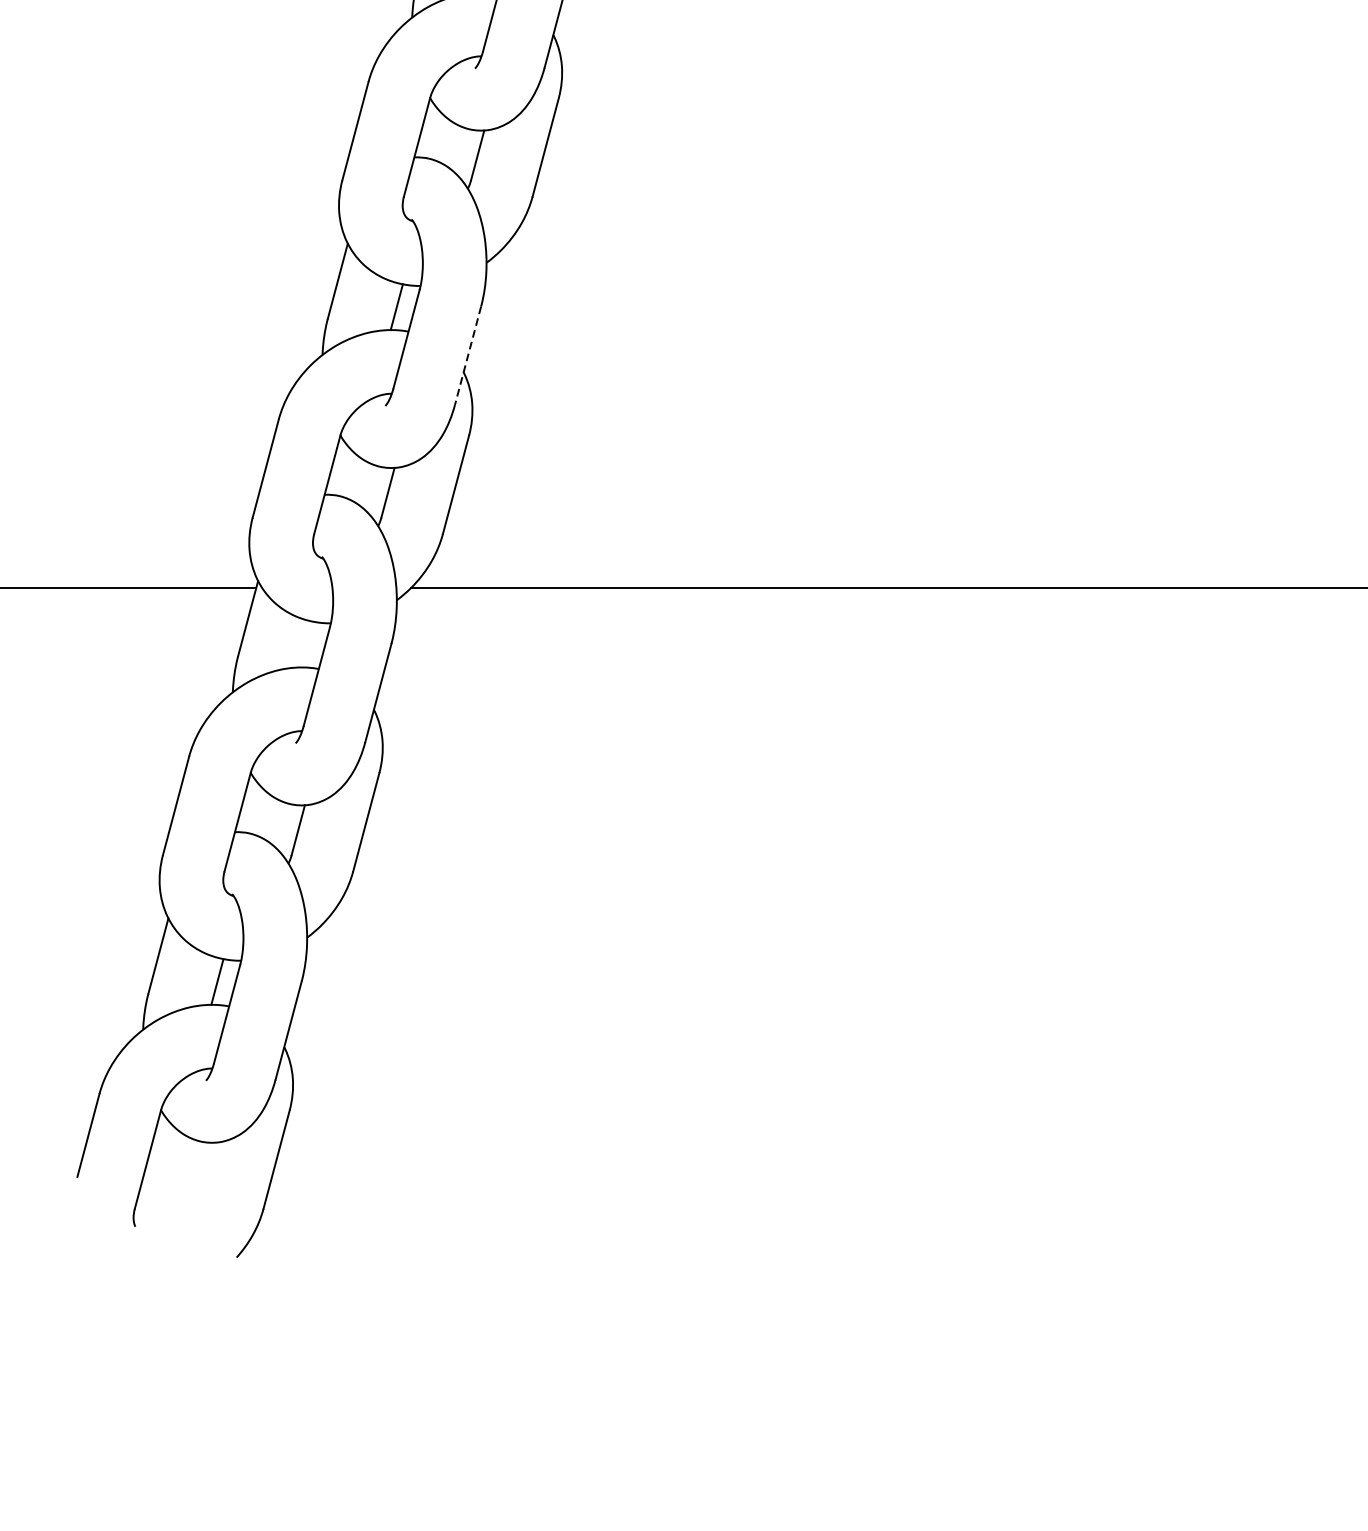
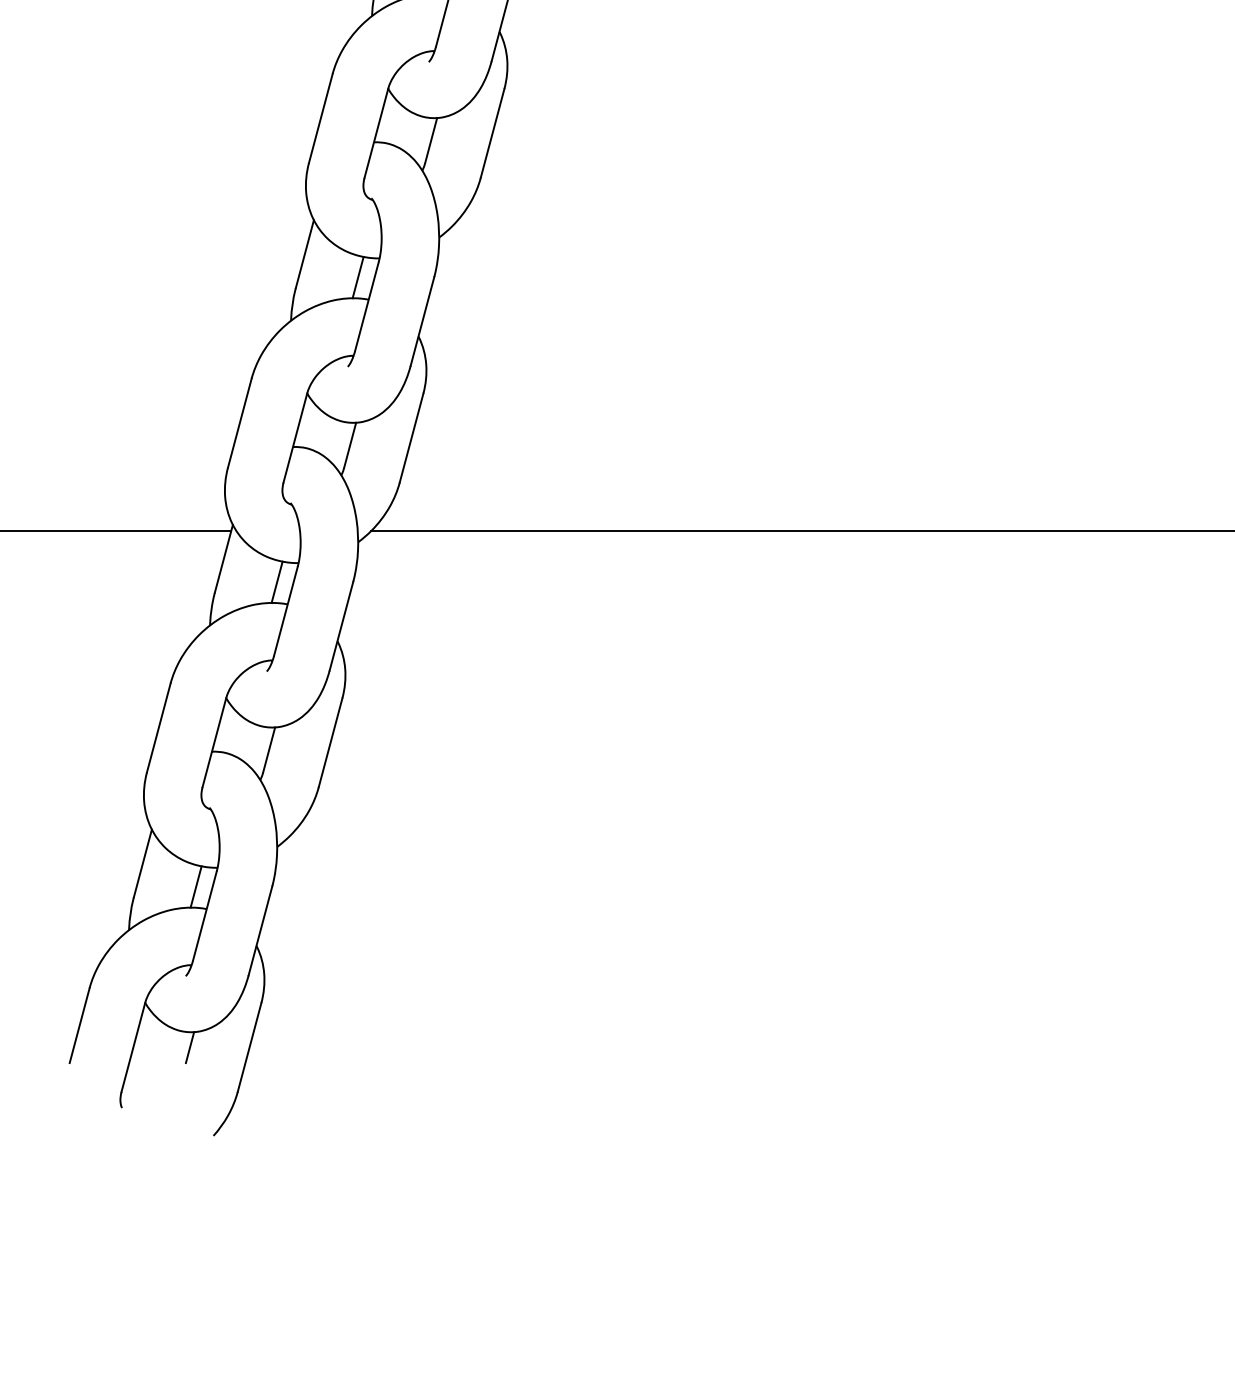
line: (468, 355) -> (422, 321), dashed -> solid
line: (306, 643) -> (276, 581), added
line: (210, 1159) -> (189, 1047), added

